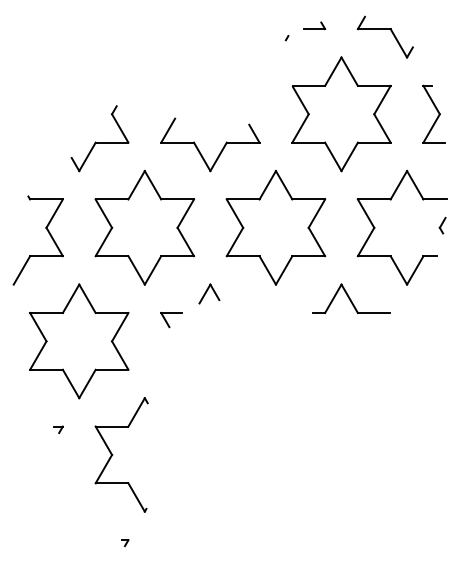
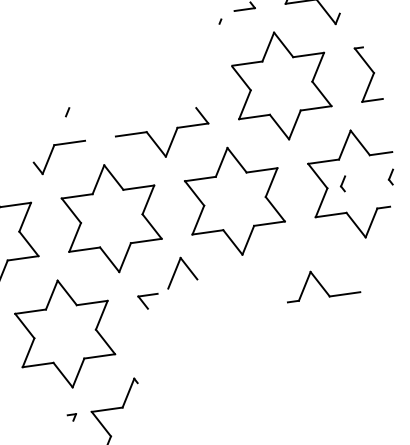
line: (120, 128) -> (75, 128), removed
line: (168, 130) -> (121, 124), removed
part: (391, 225) -> (343, 183), added
part: (209, 293) -> (181, 271), size x1.6
part: (351, 298) -> (321, 283), moved
part: (58, 429) -> (72, 417), moved

